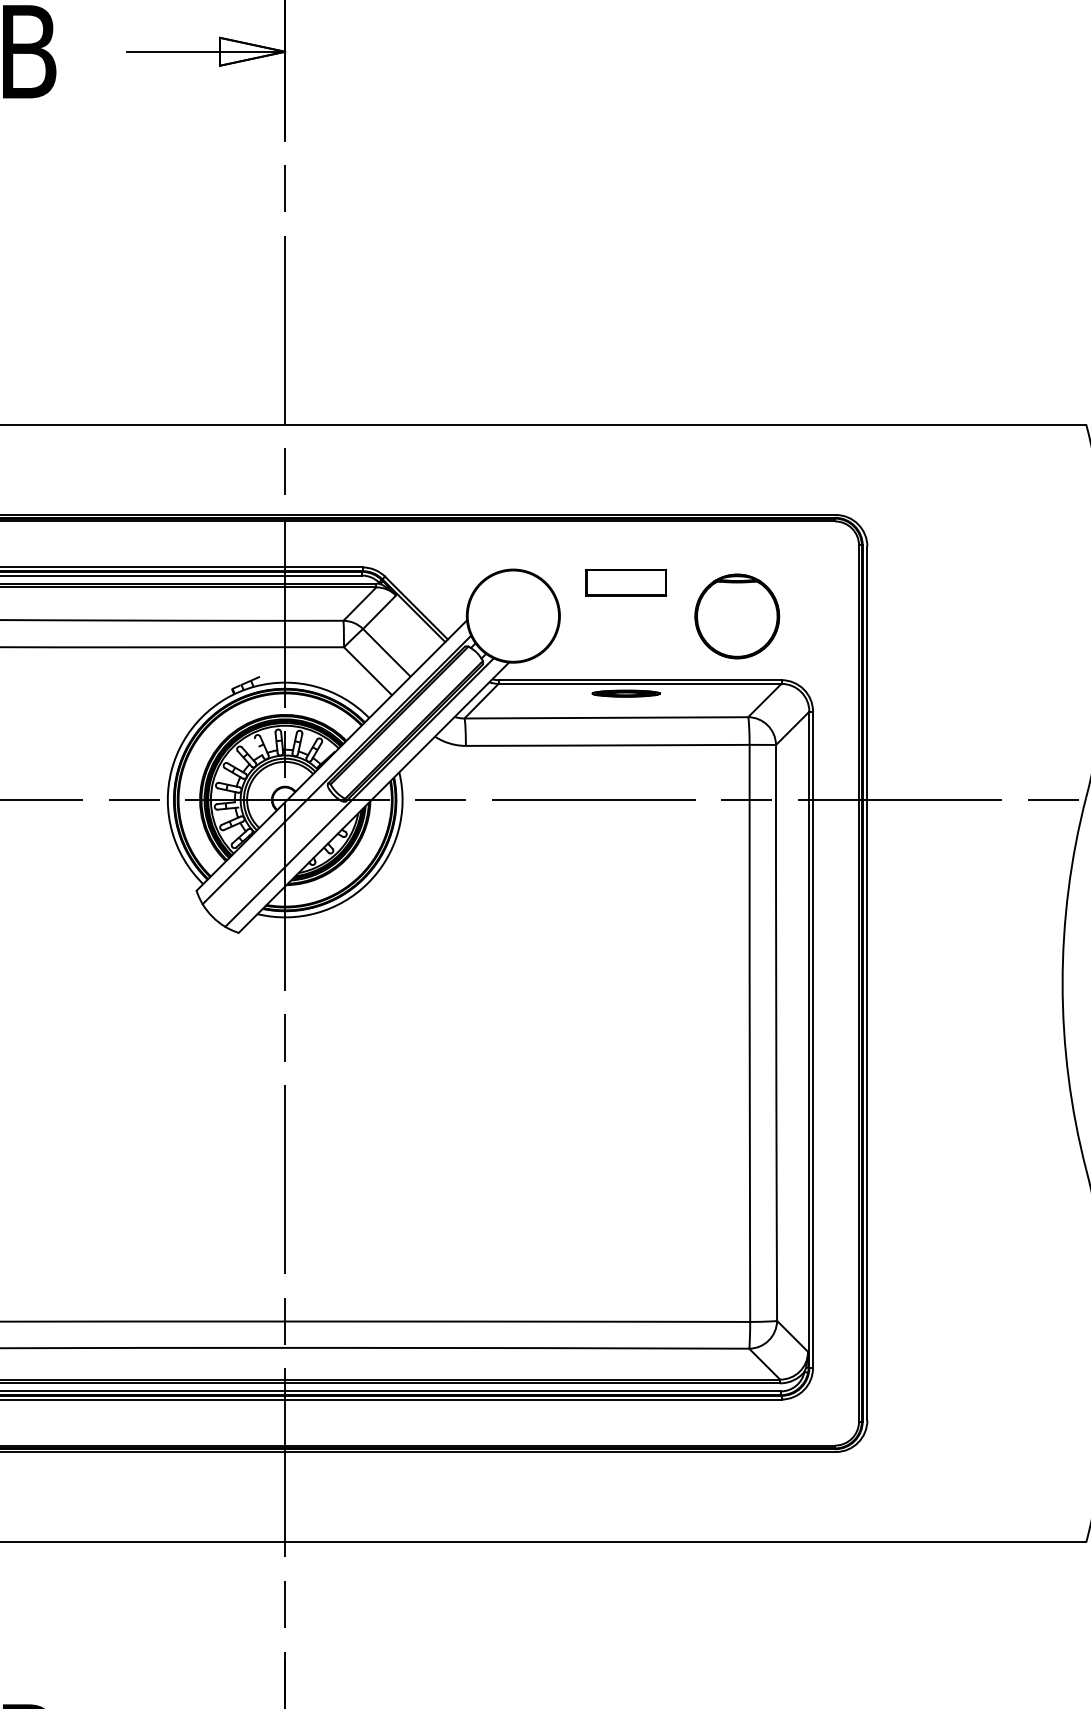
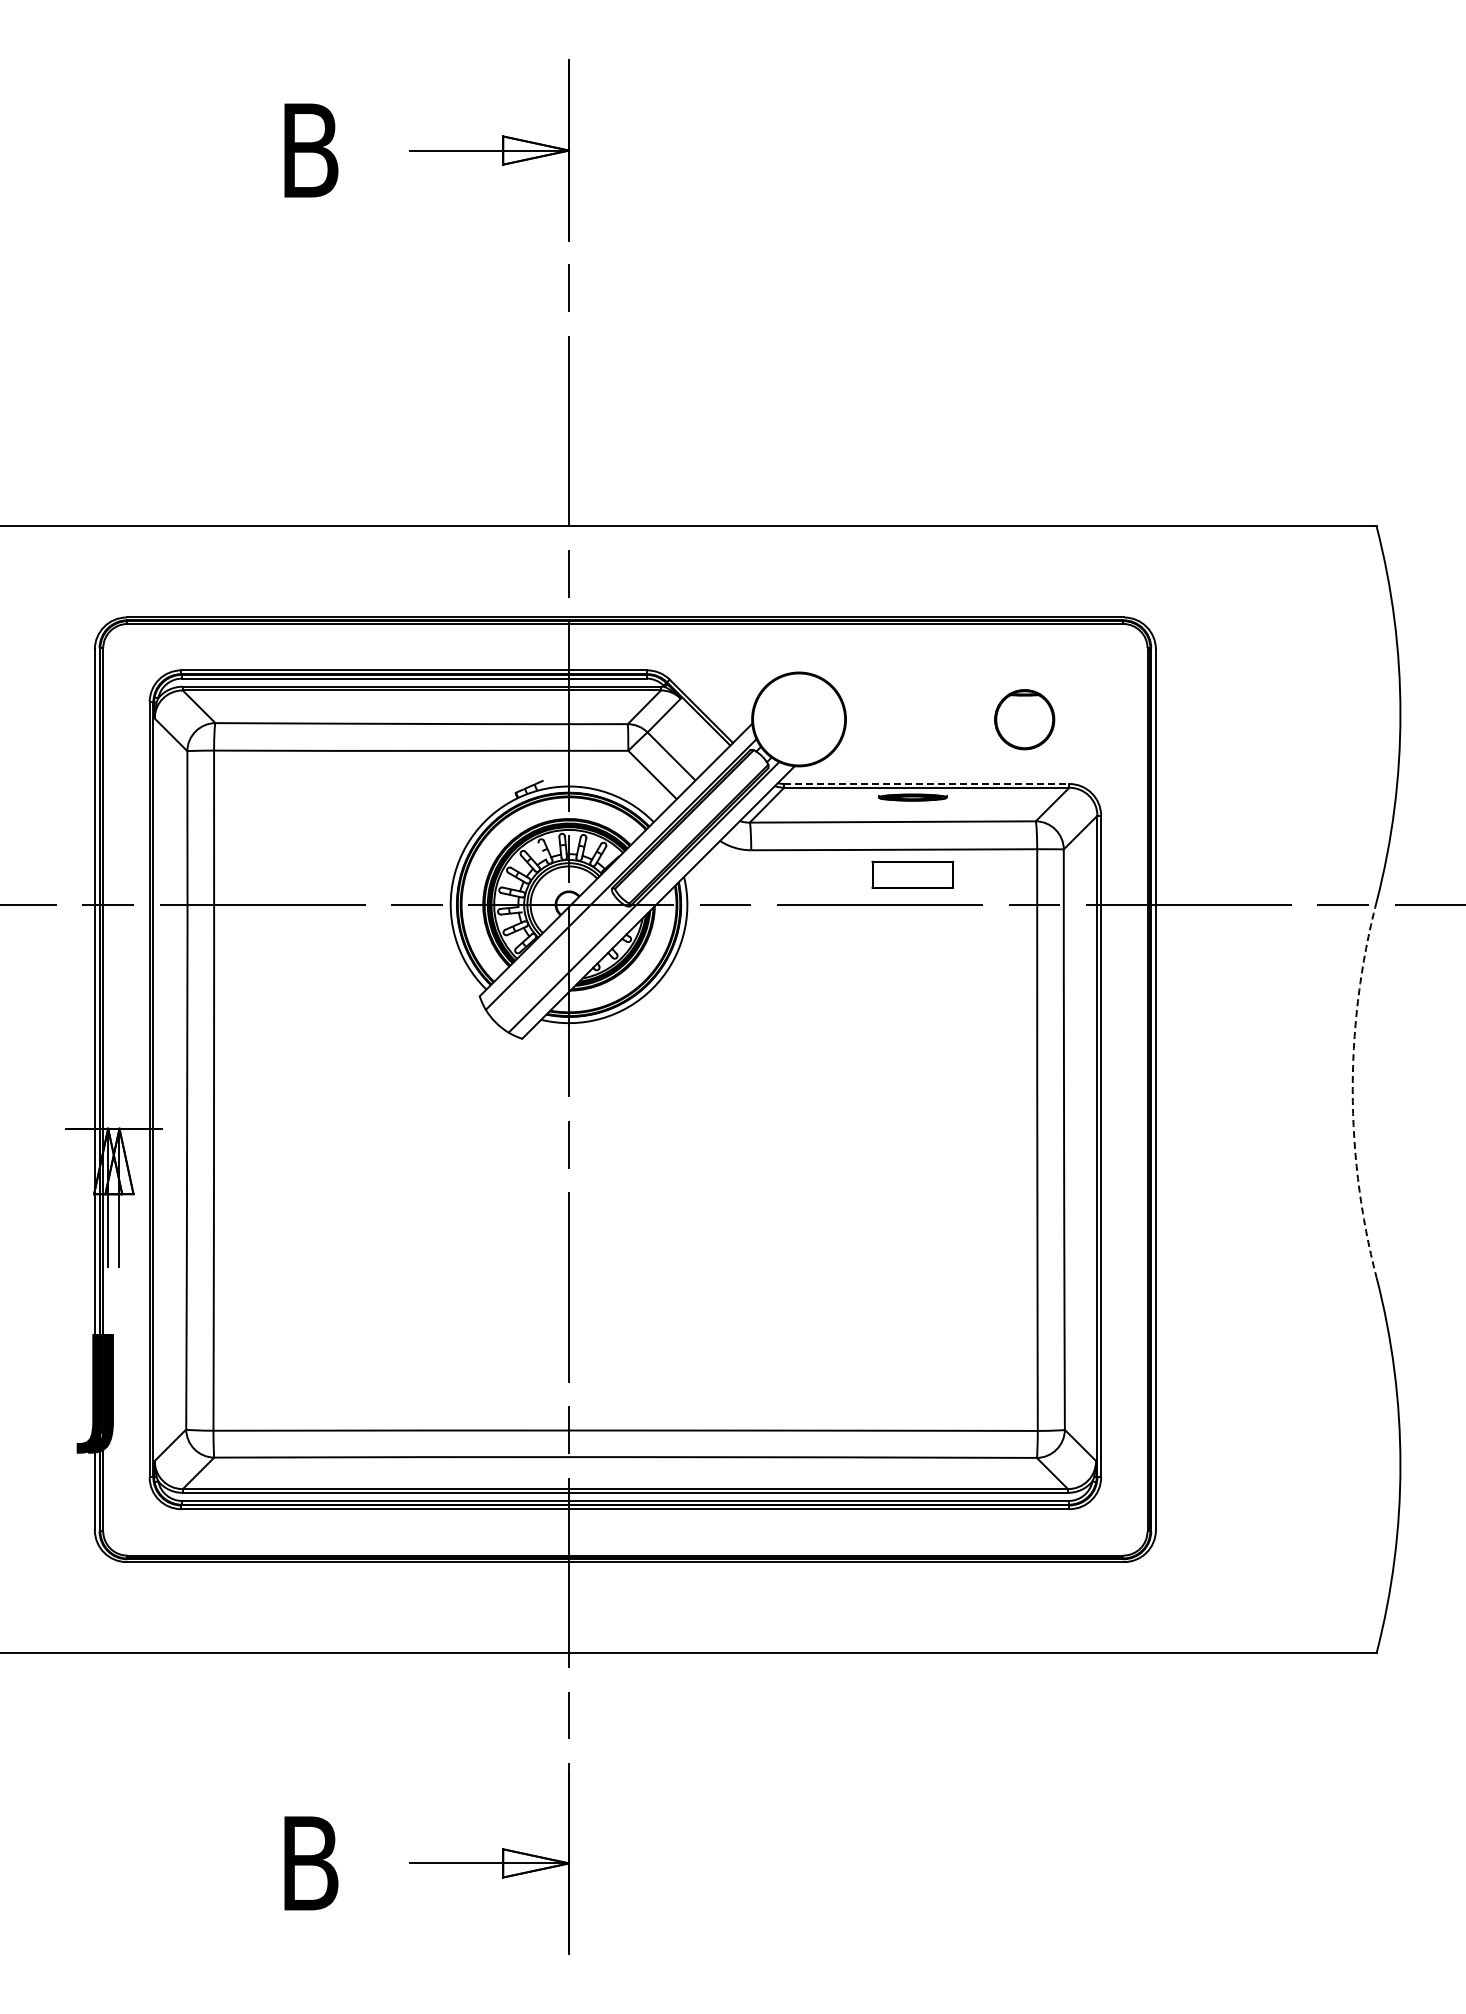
part: (625, 582) -> (912, 874), moved
part: (737, 616) -> (1024, 719), size x0.7
line: (639, 679) -> (926, 783), solid -> dashed
arc: (1062, 983) -> (1352, 1089), solid -> dashed

